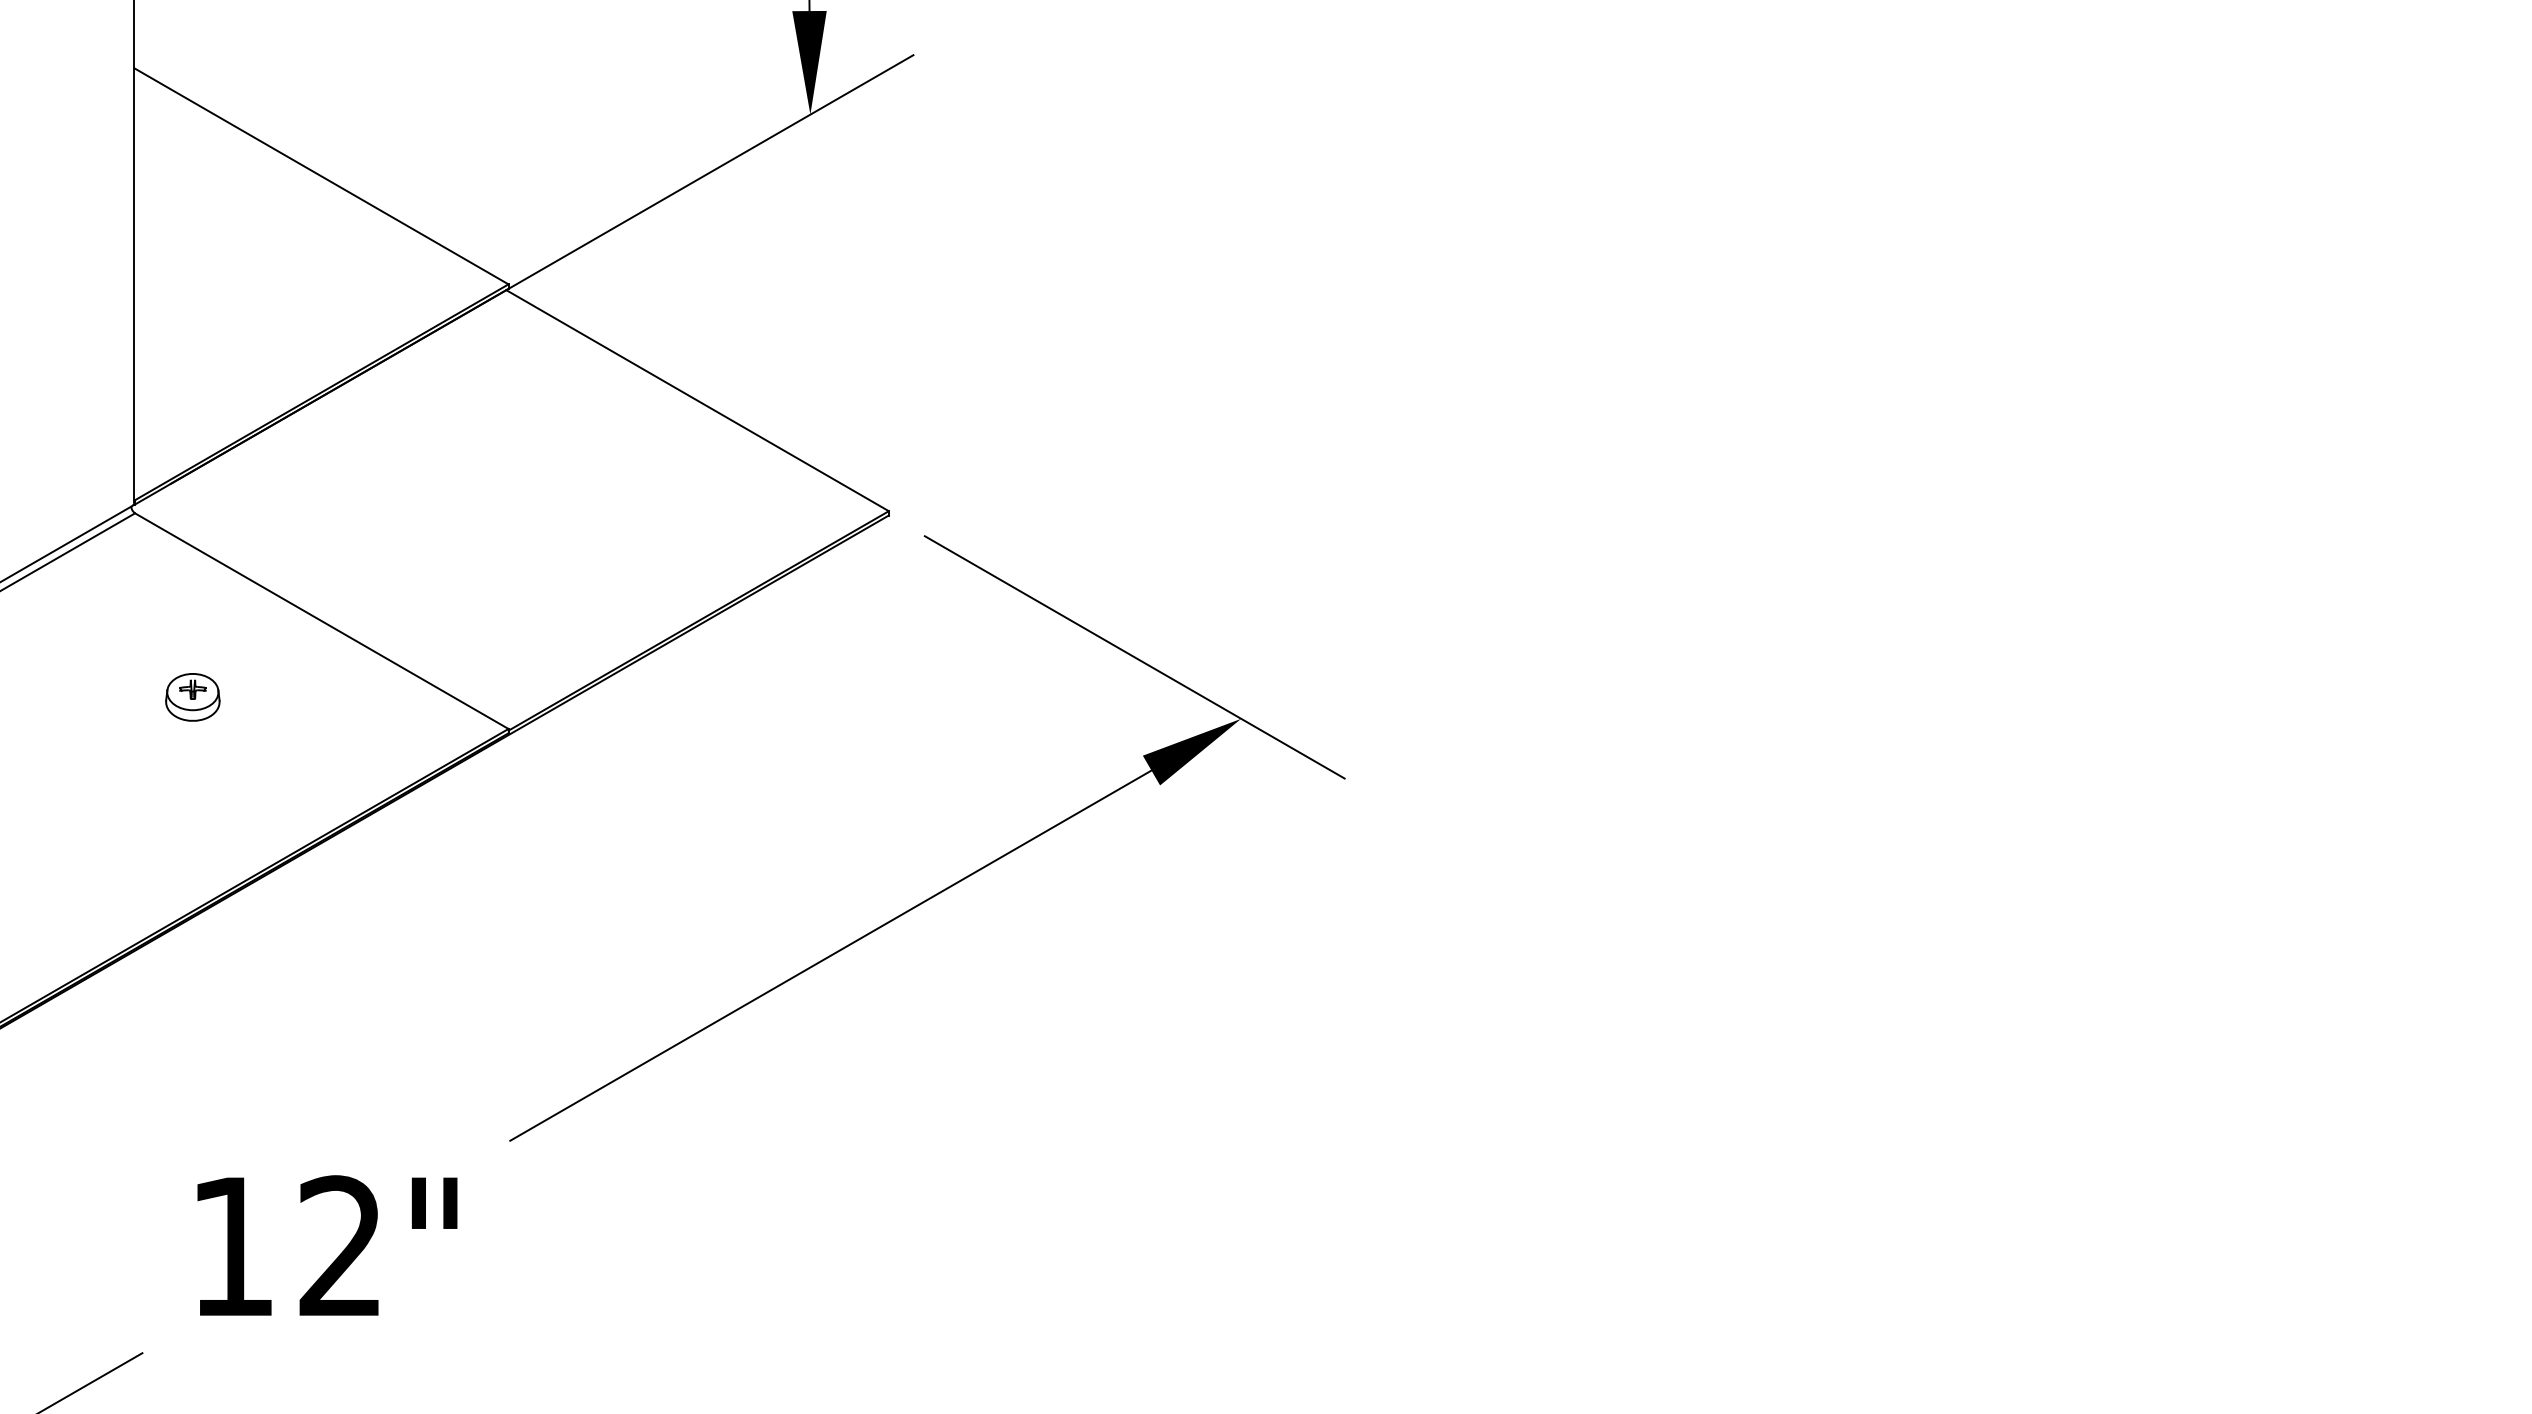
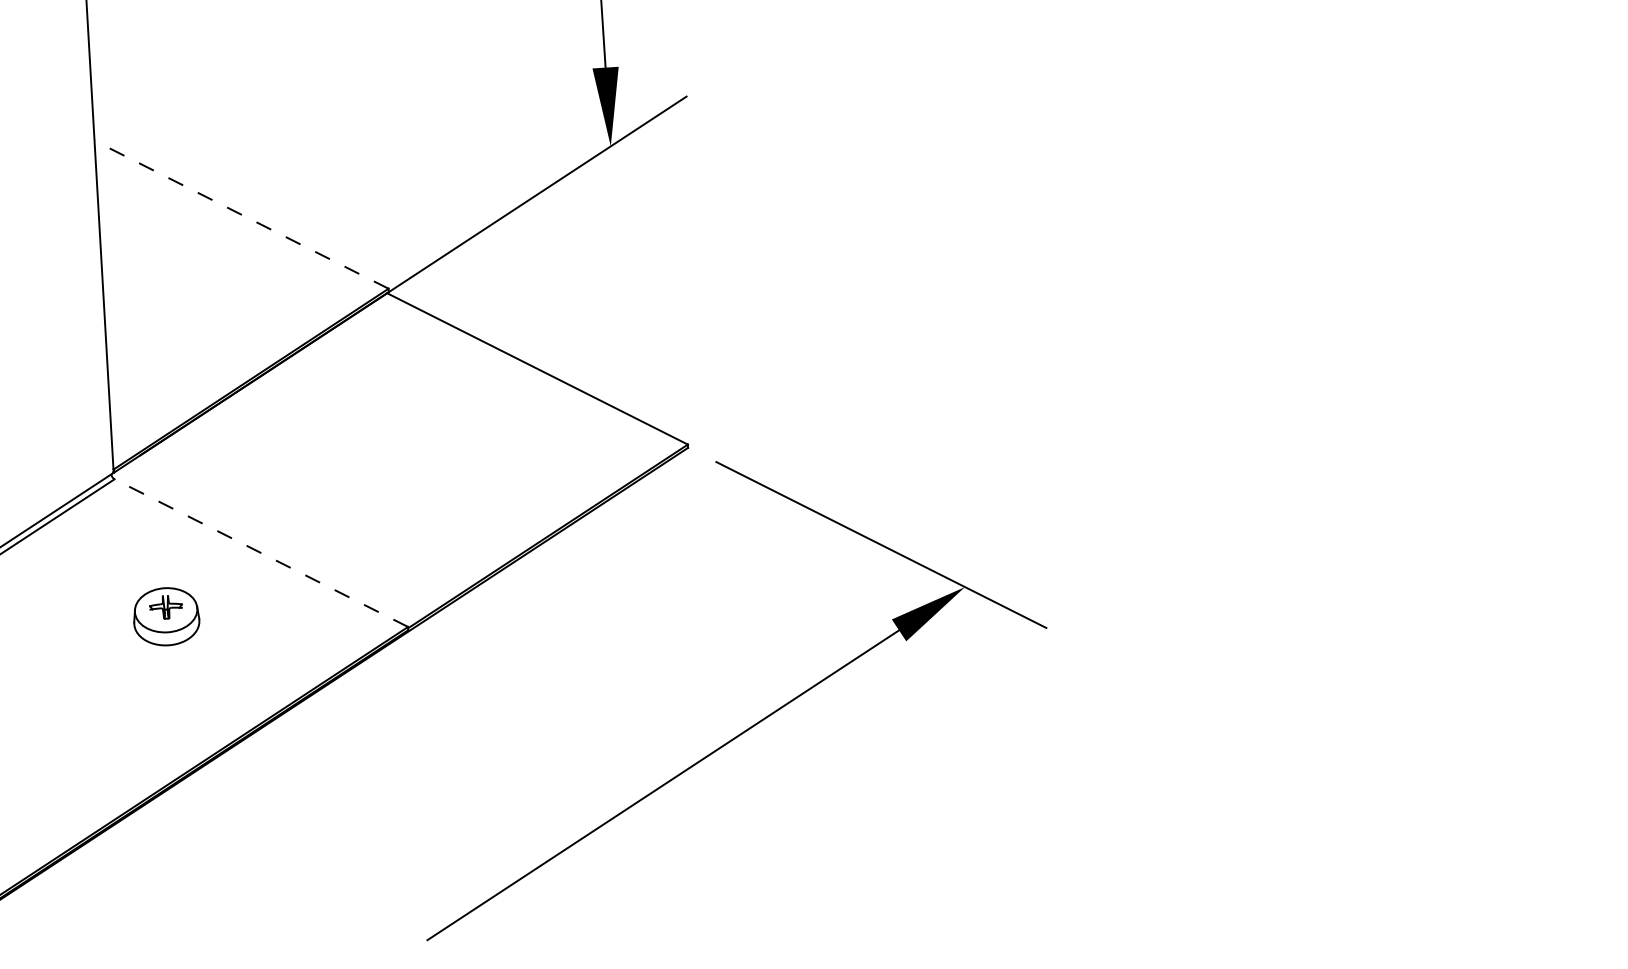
line: (321, 176) -> (241, 214), solid -> dashed
line: (321, 621) -> (261, 553), solid -> dashed
part: (192, 697) -> (166, 616), size x1.6

